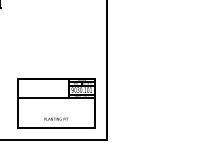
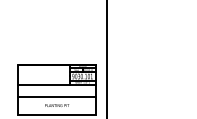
line: (55, 110) -> (56, 96), added

